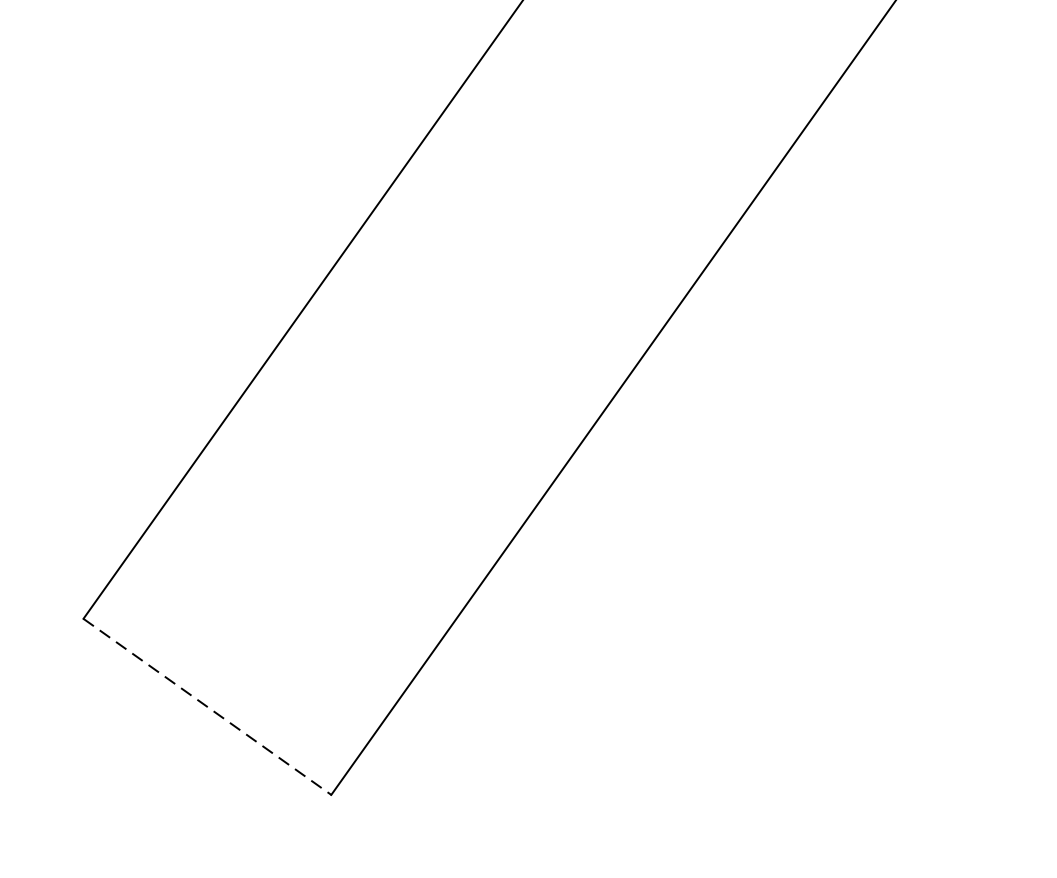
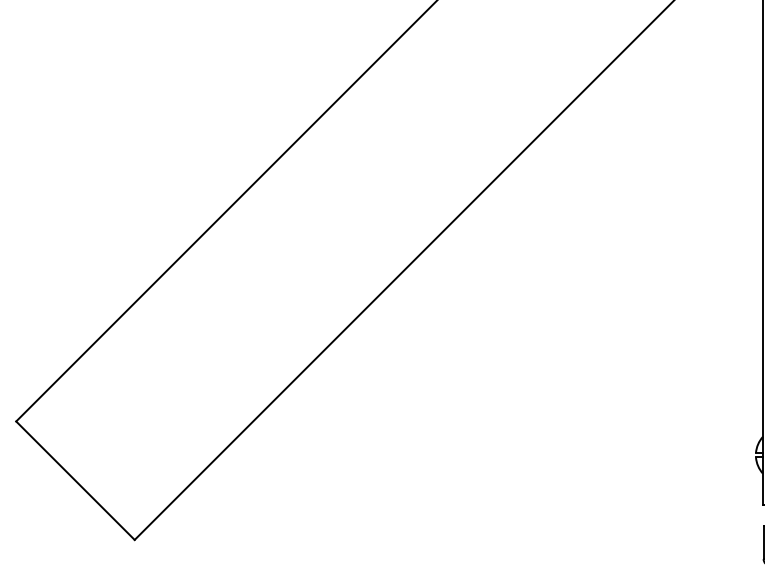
line: (207, 706) -> (75, 480), dashed -> solid

